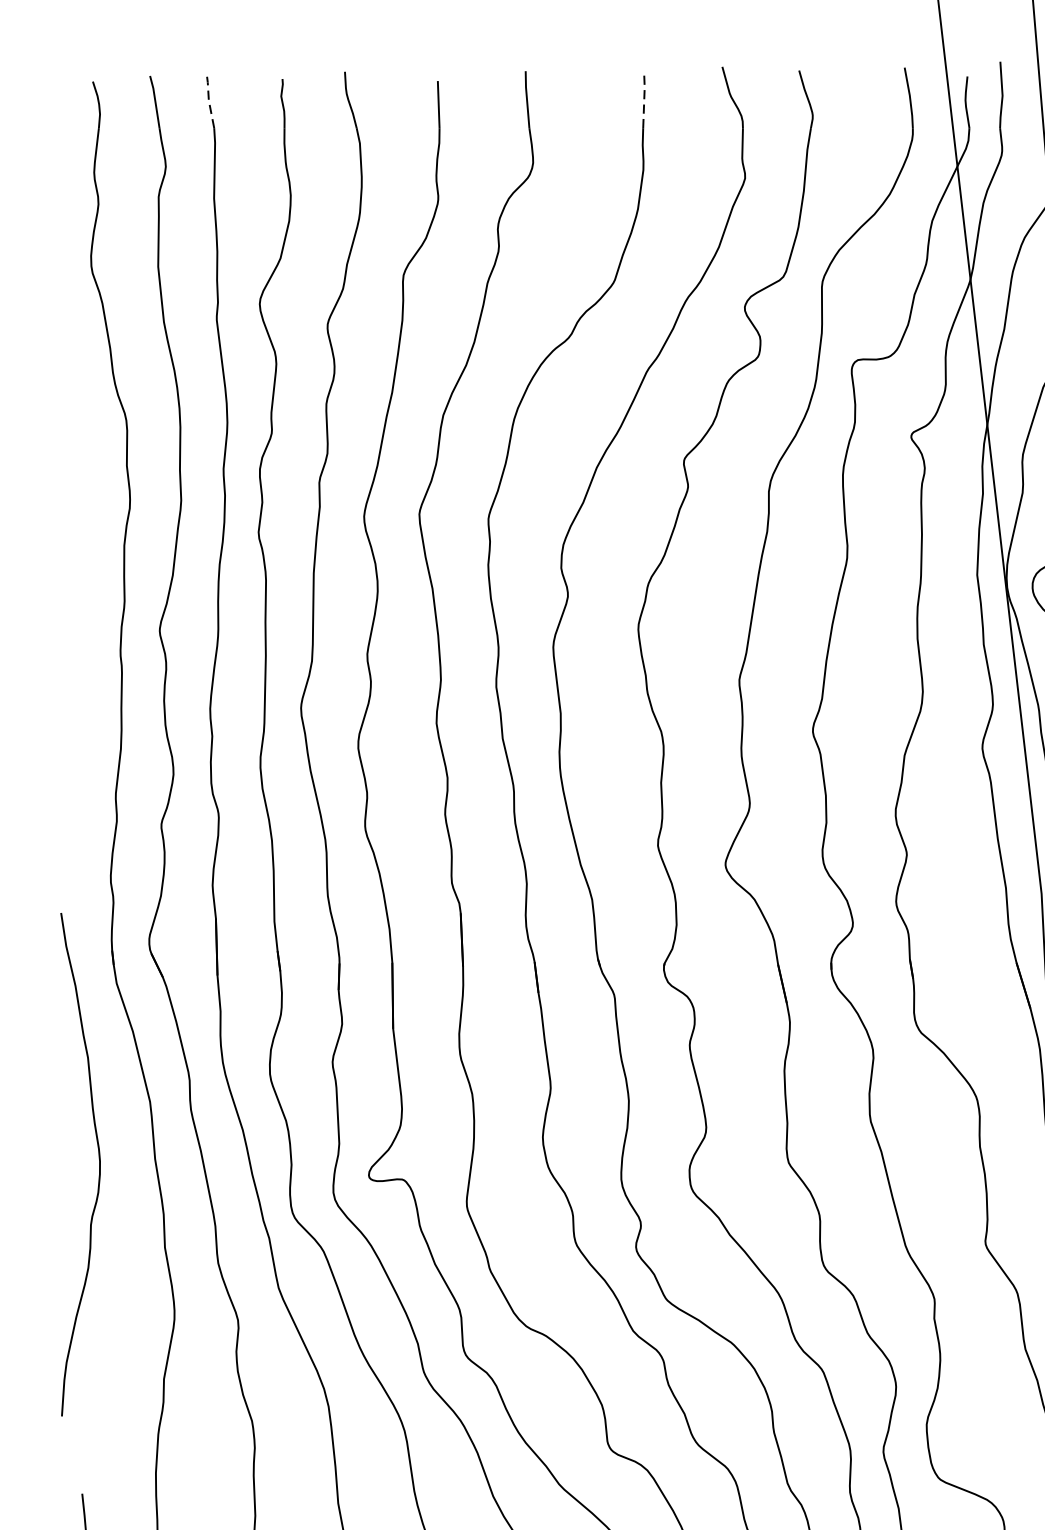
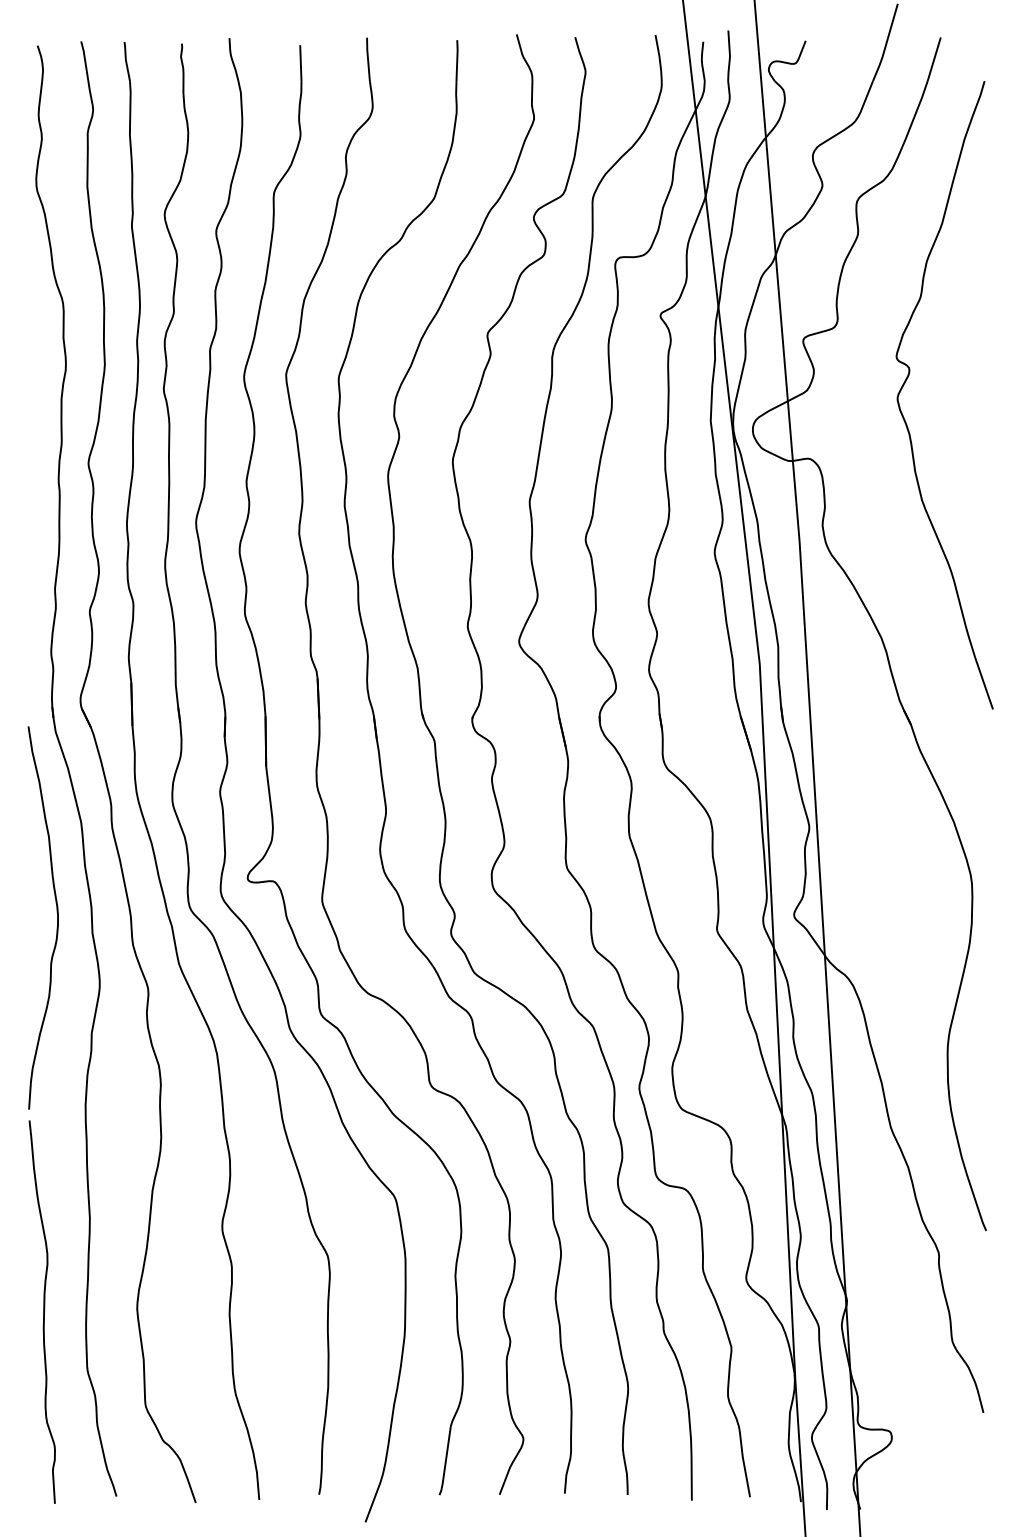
line: (644, 99) -> (457, 59), dashed -> solid
line: (208, 101) -> (125, 60), dashed -> solid
curve: (97, 1157) -> (56, 912), moved

